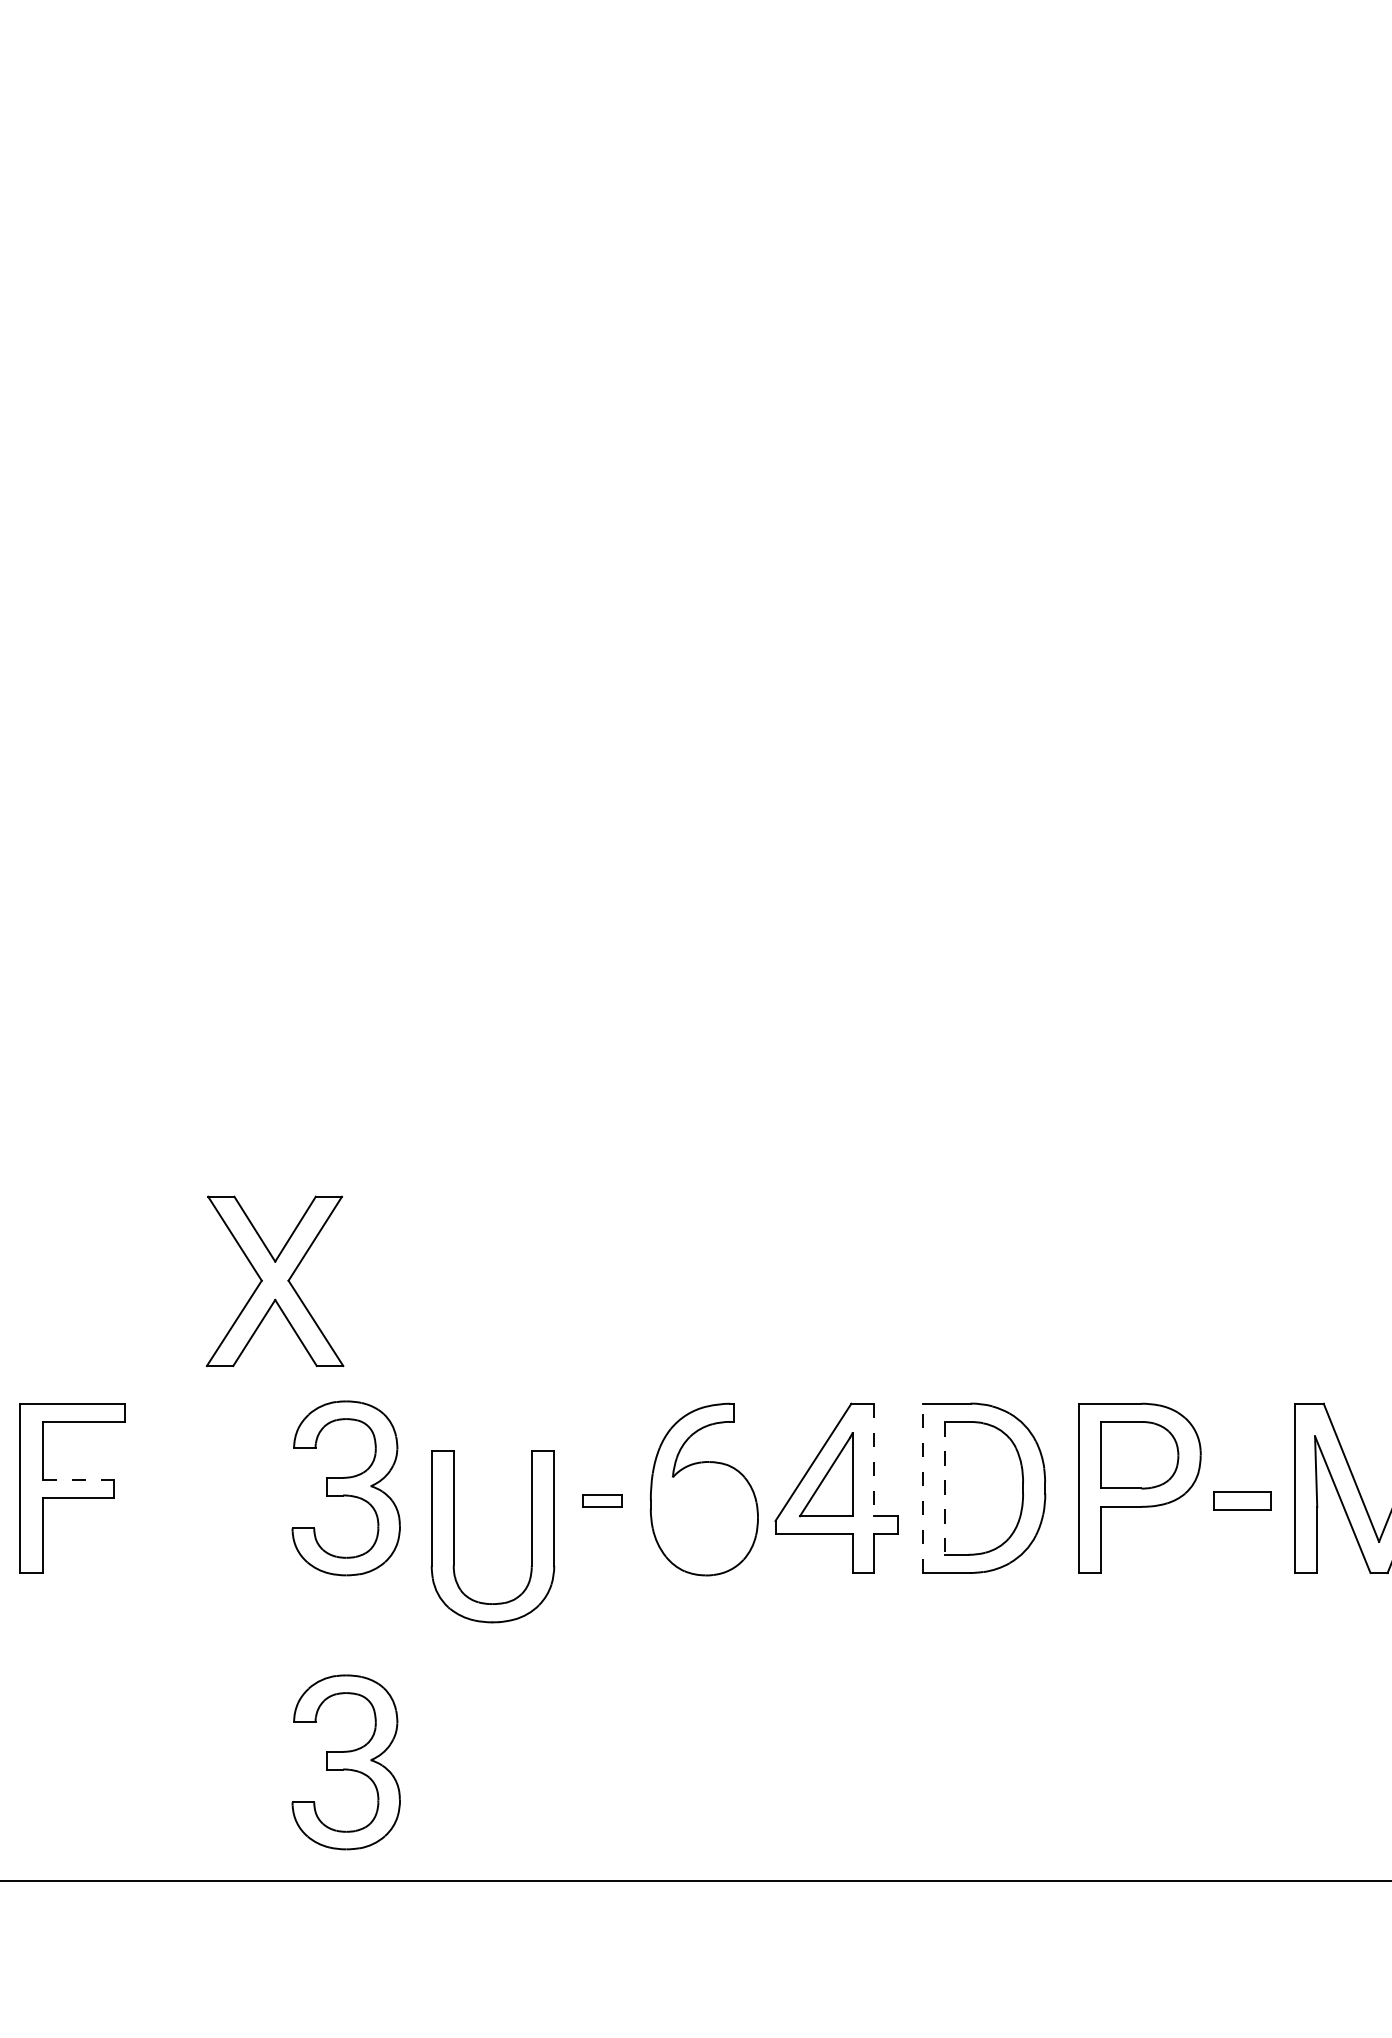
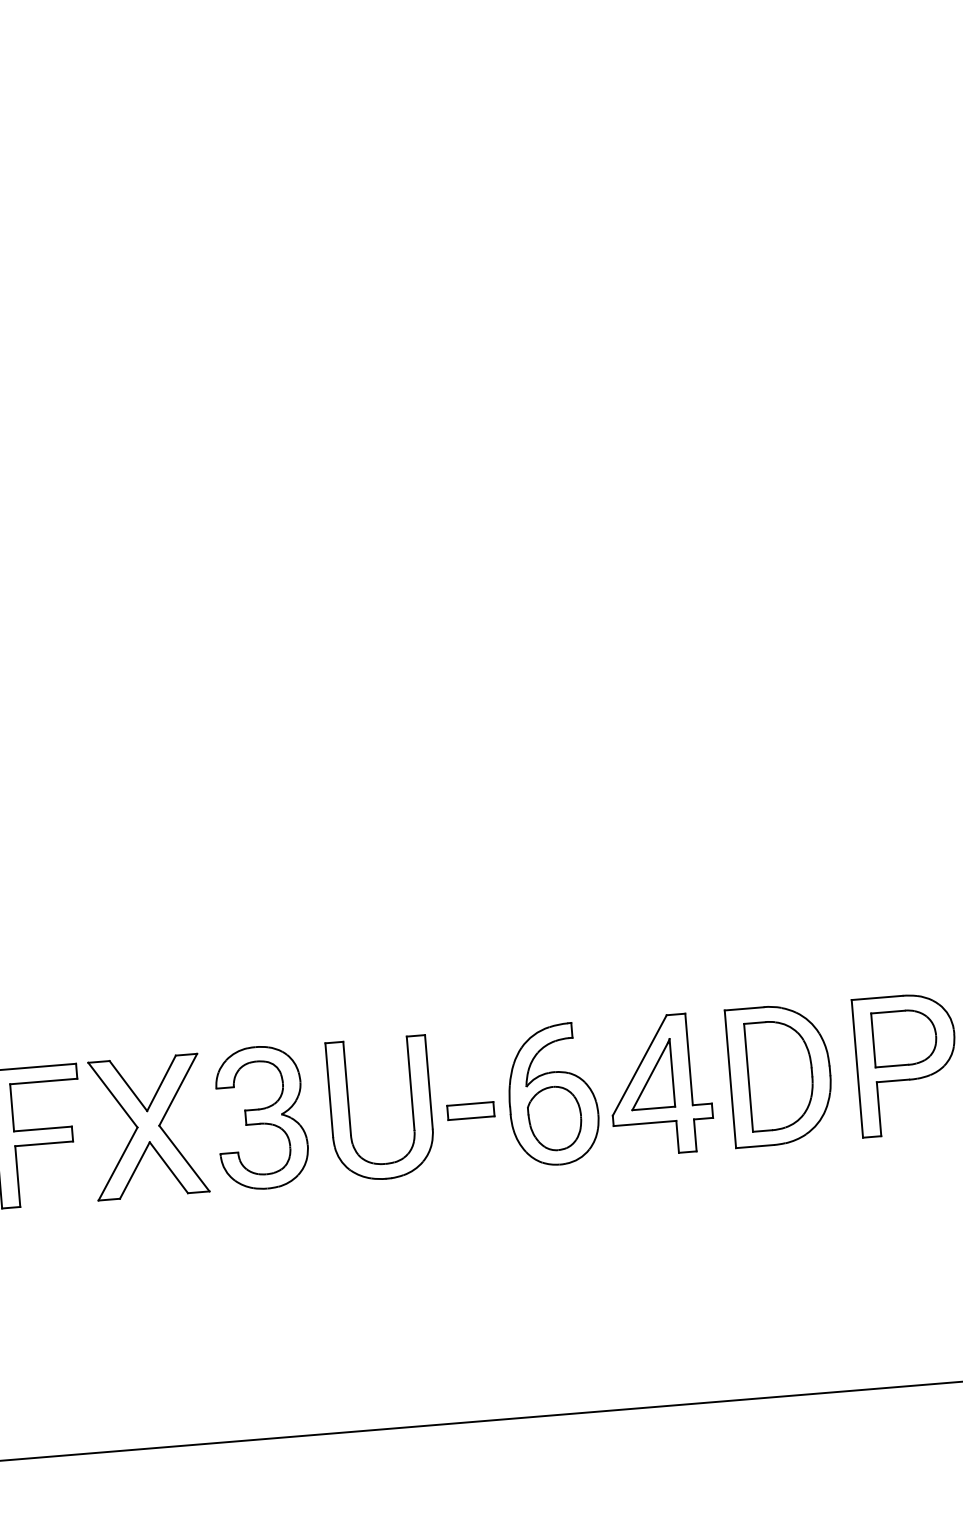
part: (274, 1281) -> (147, 1127), moved
line: (874, 1460) -> (689, 1059), dashed -> solid
line: (78, 1480) -> (43, 1129), dashed -> solid
line: (922, 1488) -> (730, 1079), dashed -> solid
line: (945, 1488) -> (748, 1077), dashed -> solid
part: (602, 1500) -> (470, 1110), size x1.43
part: (704, 1518) -> (554, 1118), added
part: (454, 1536) -> (349, 1111), moved
part: (345, 1762) -> (279, 1340), removed

